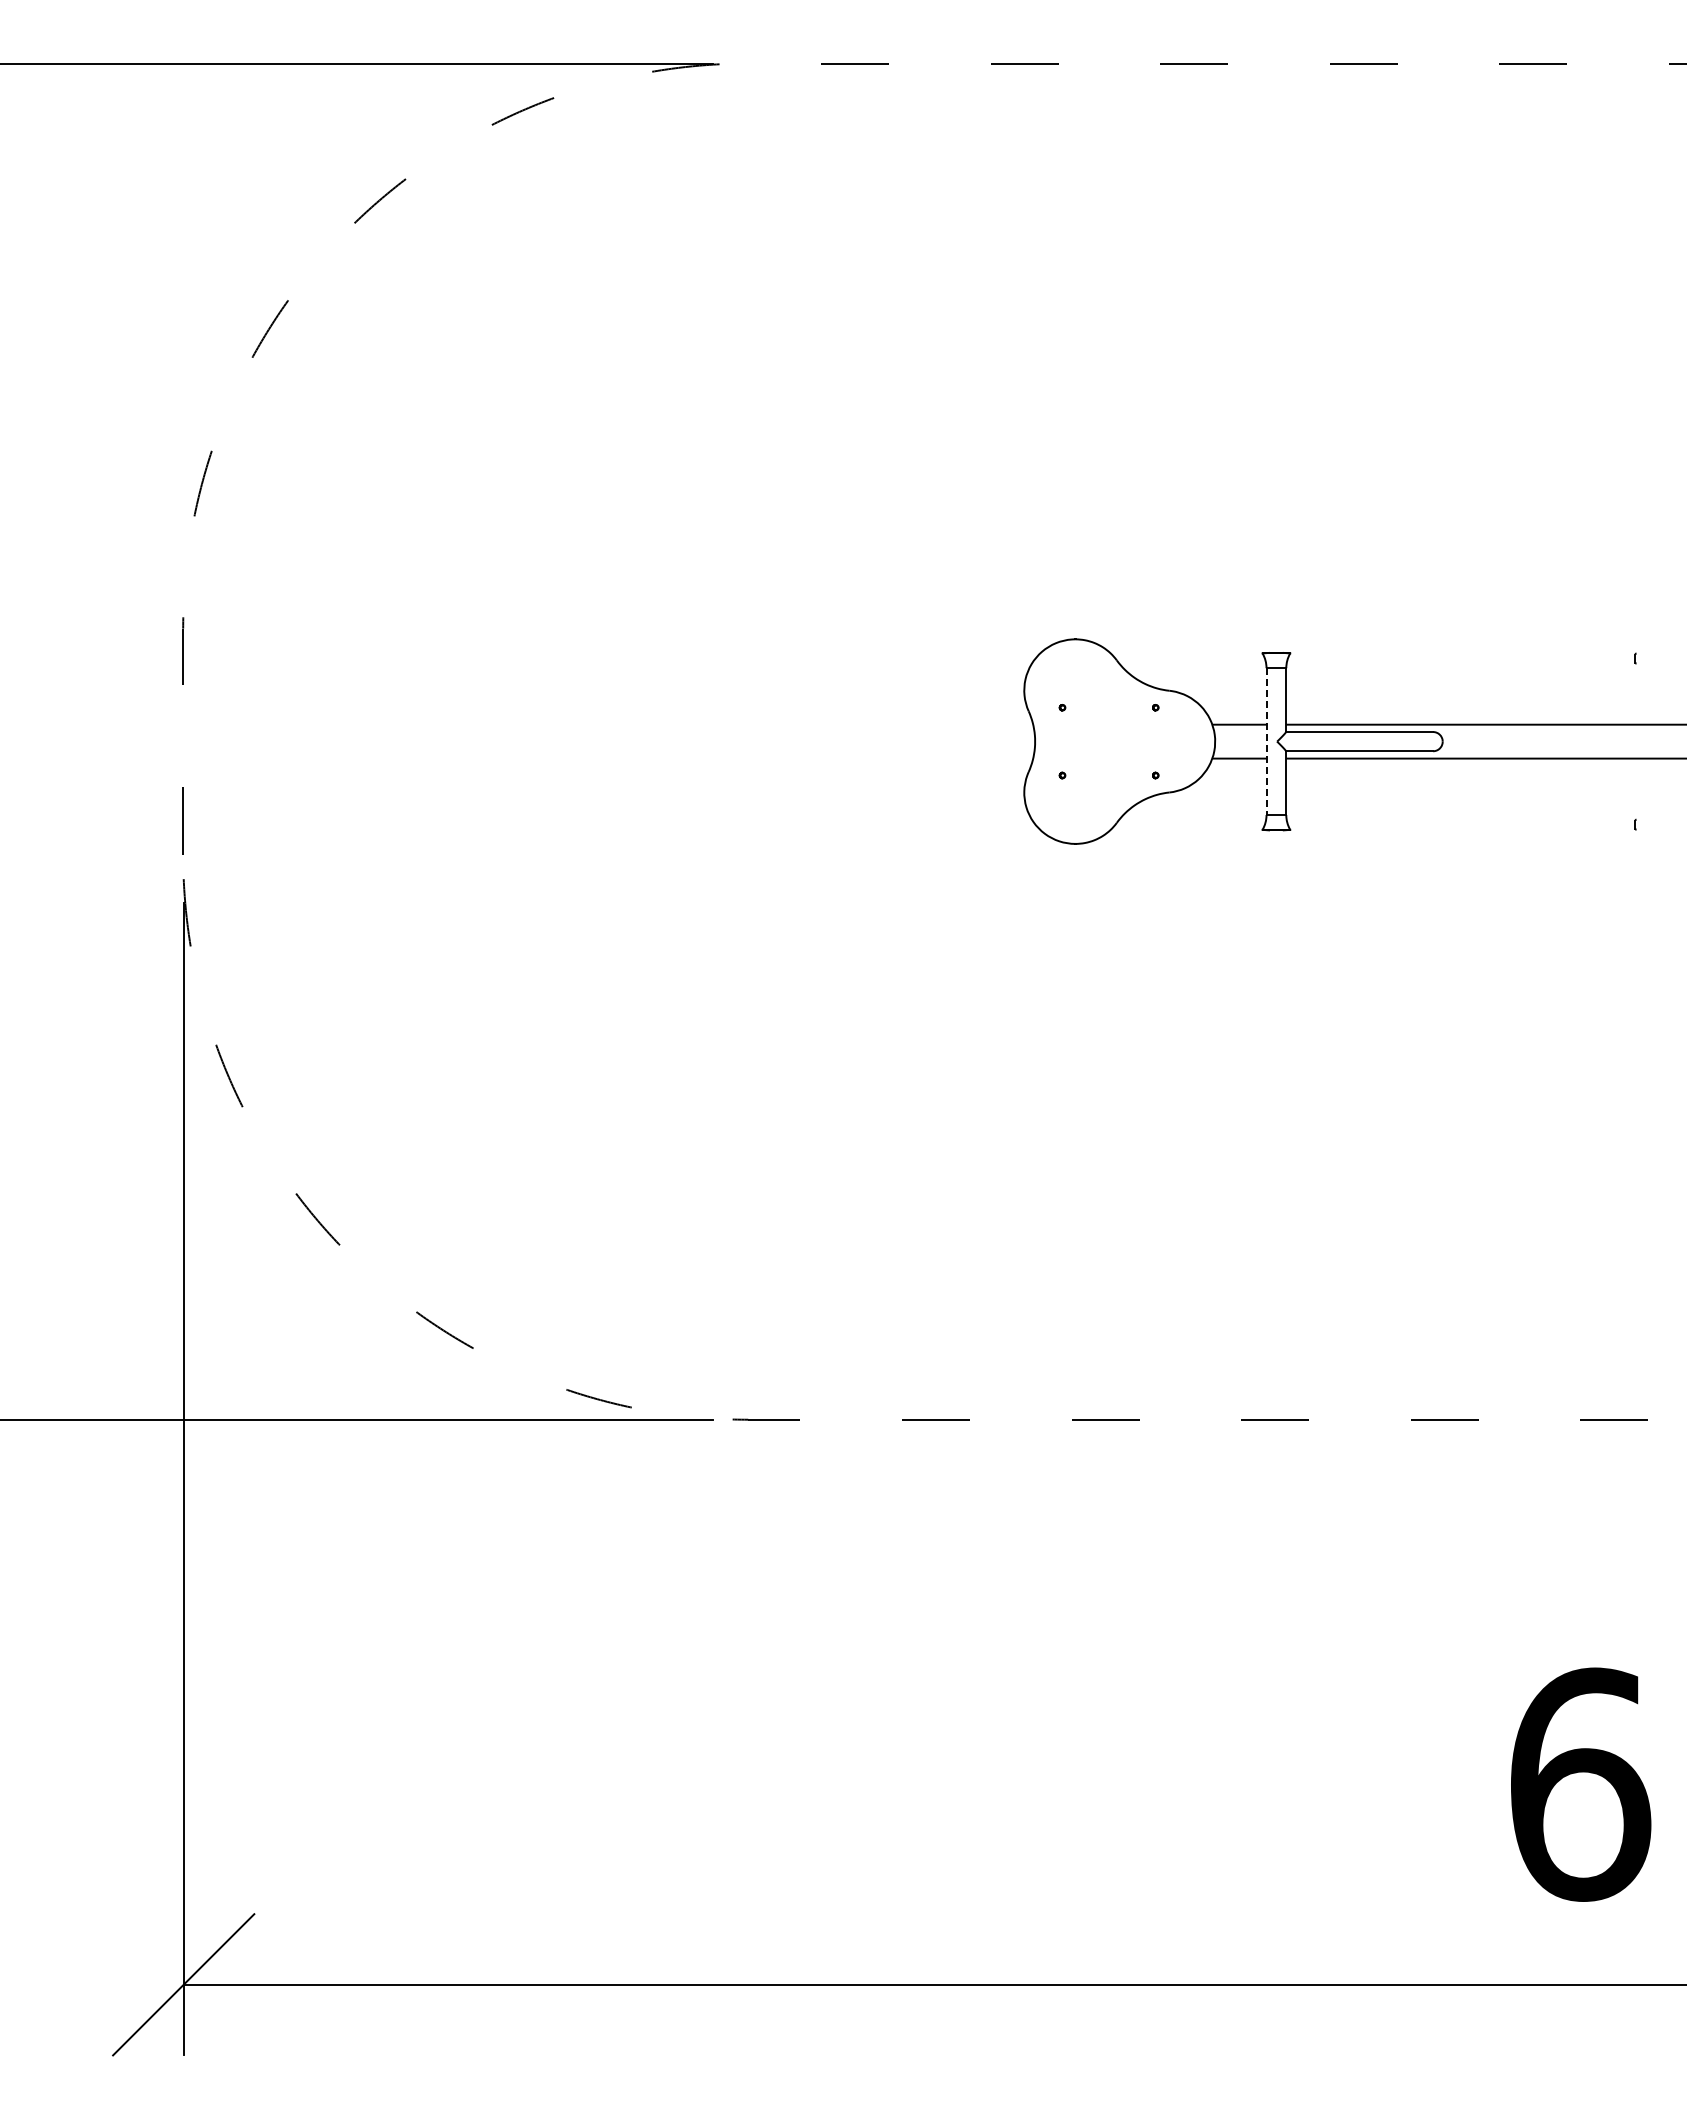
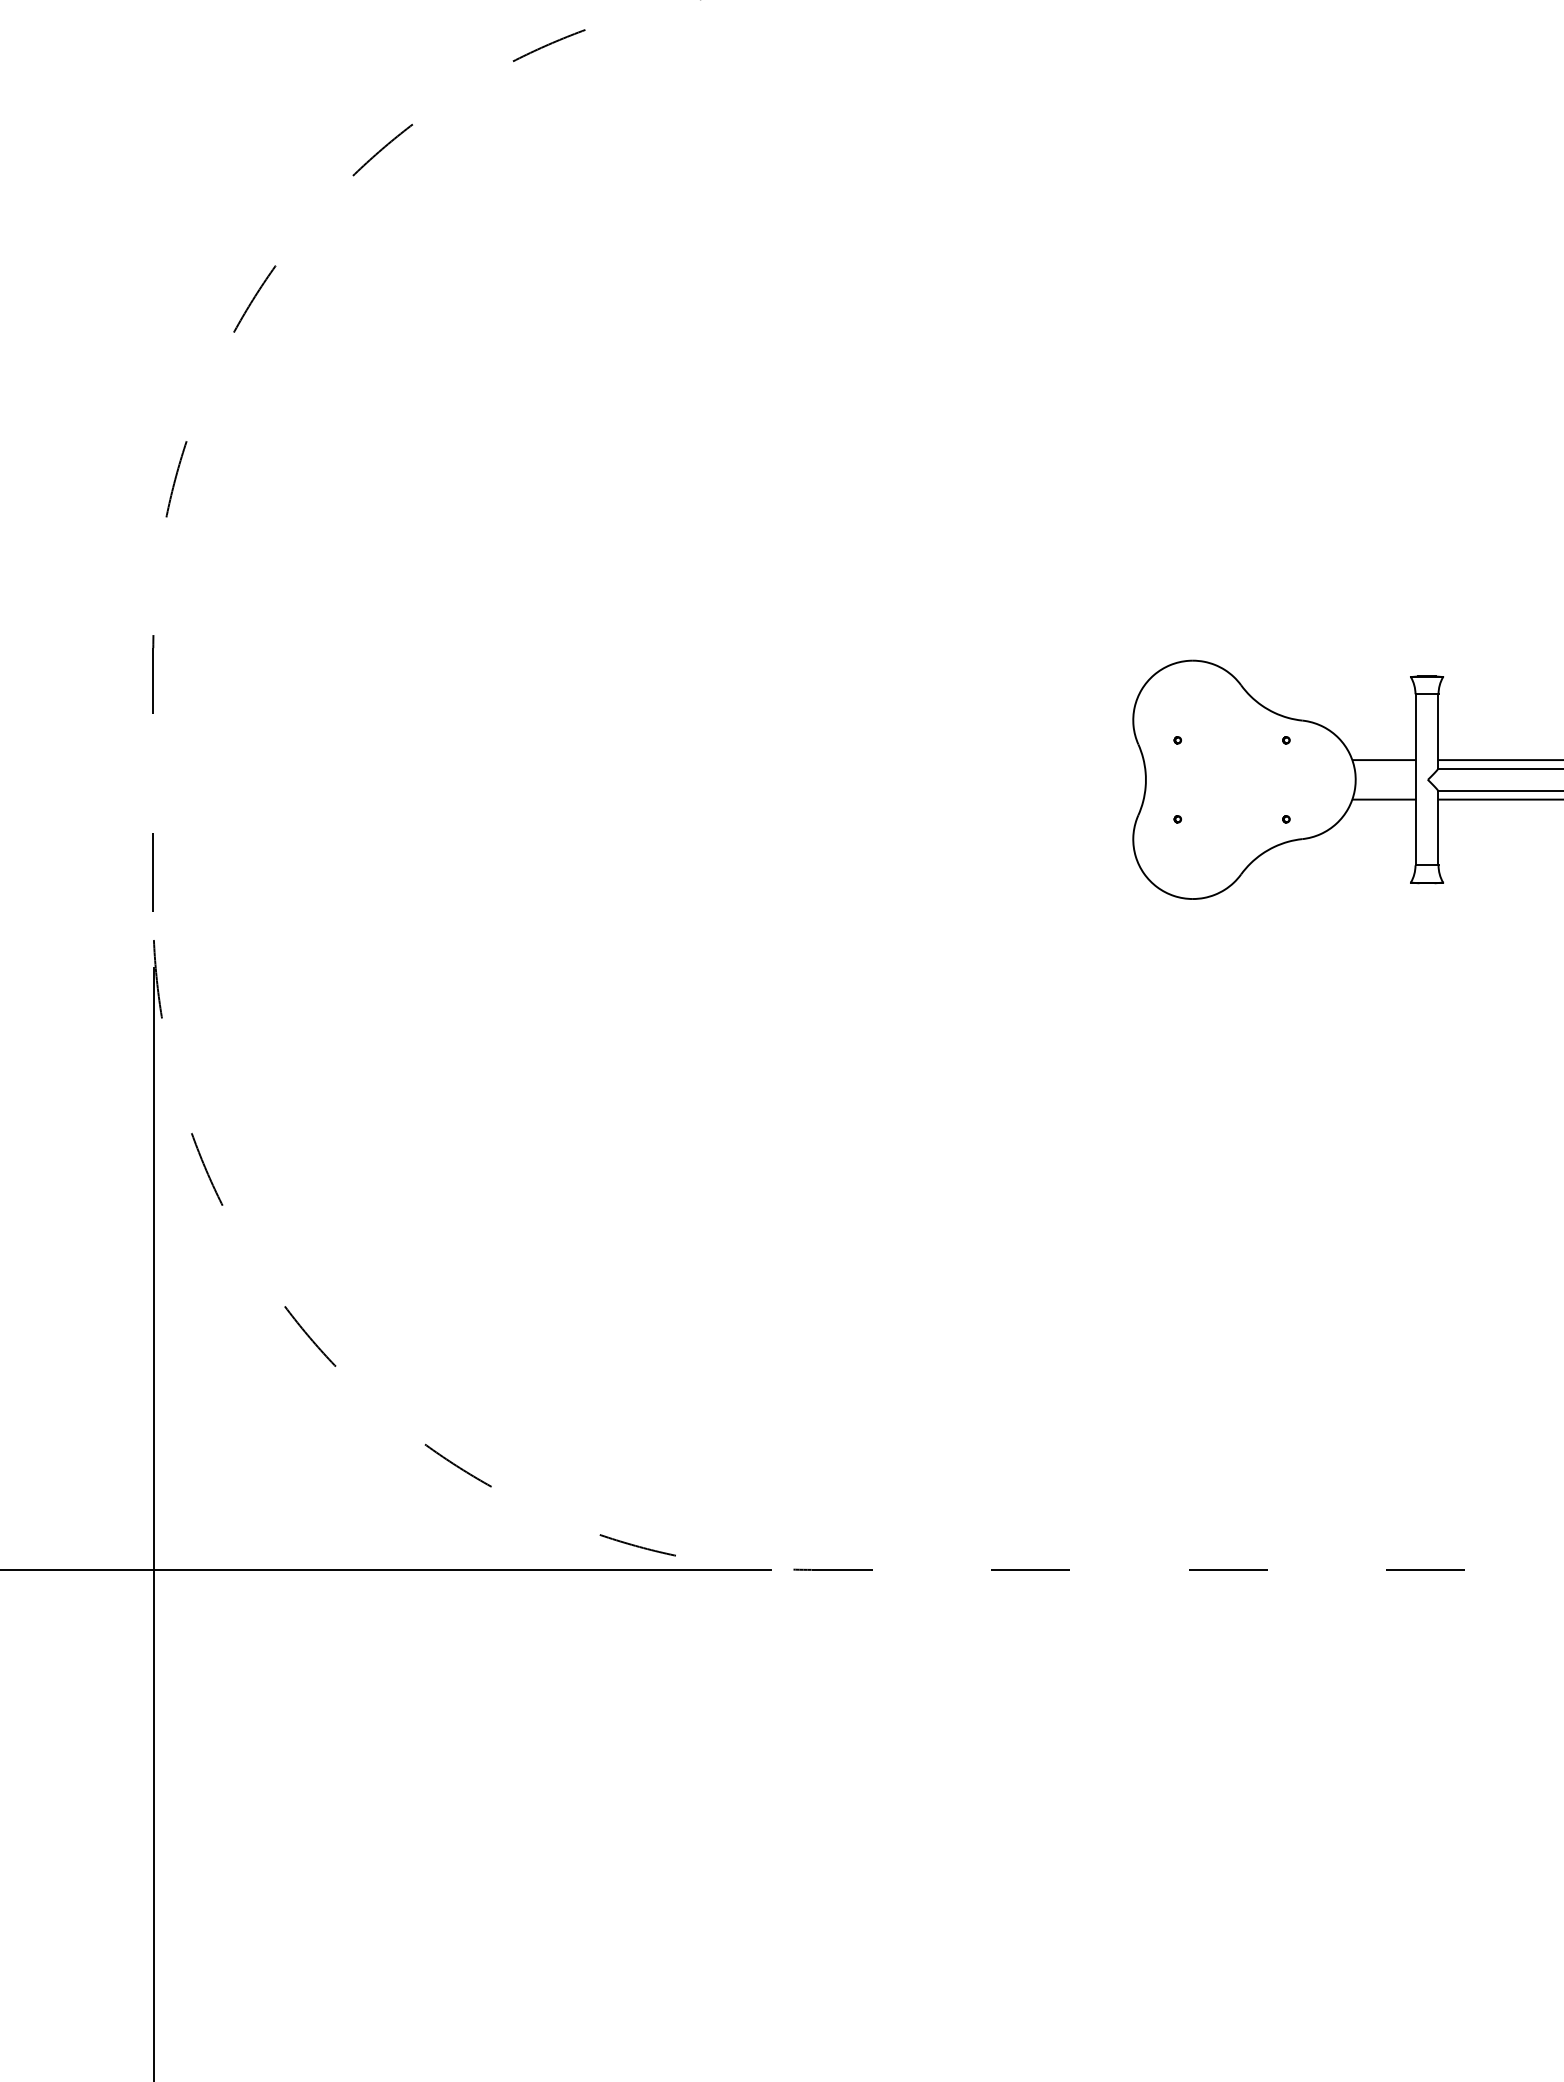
line: (1266, 742) -> (1415, 780), dashed -> solid

